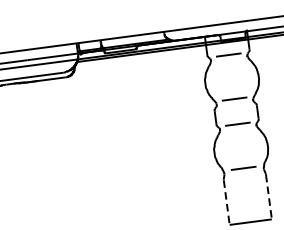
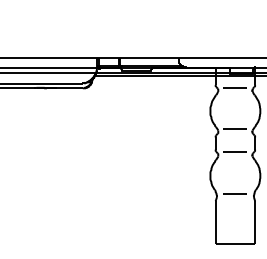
line: (269, 197) -> (255, 223), dashed -> solid
line: (226, 203) -> (215, 223), dashed -> solid

